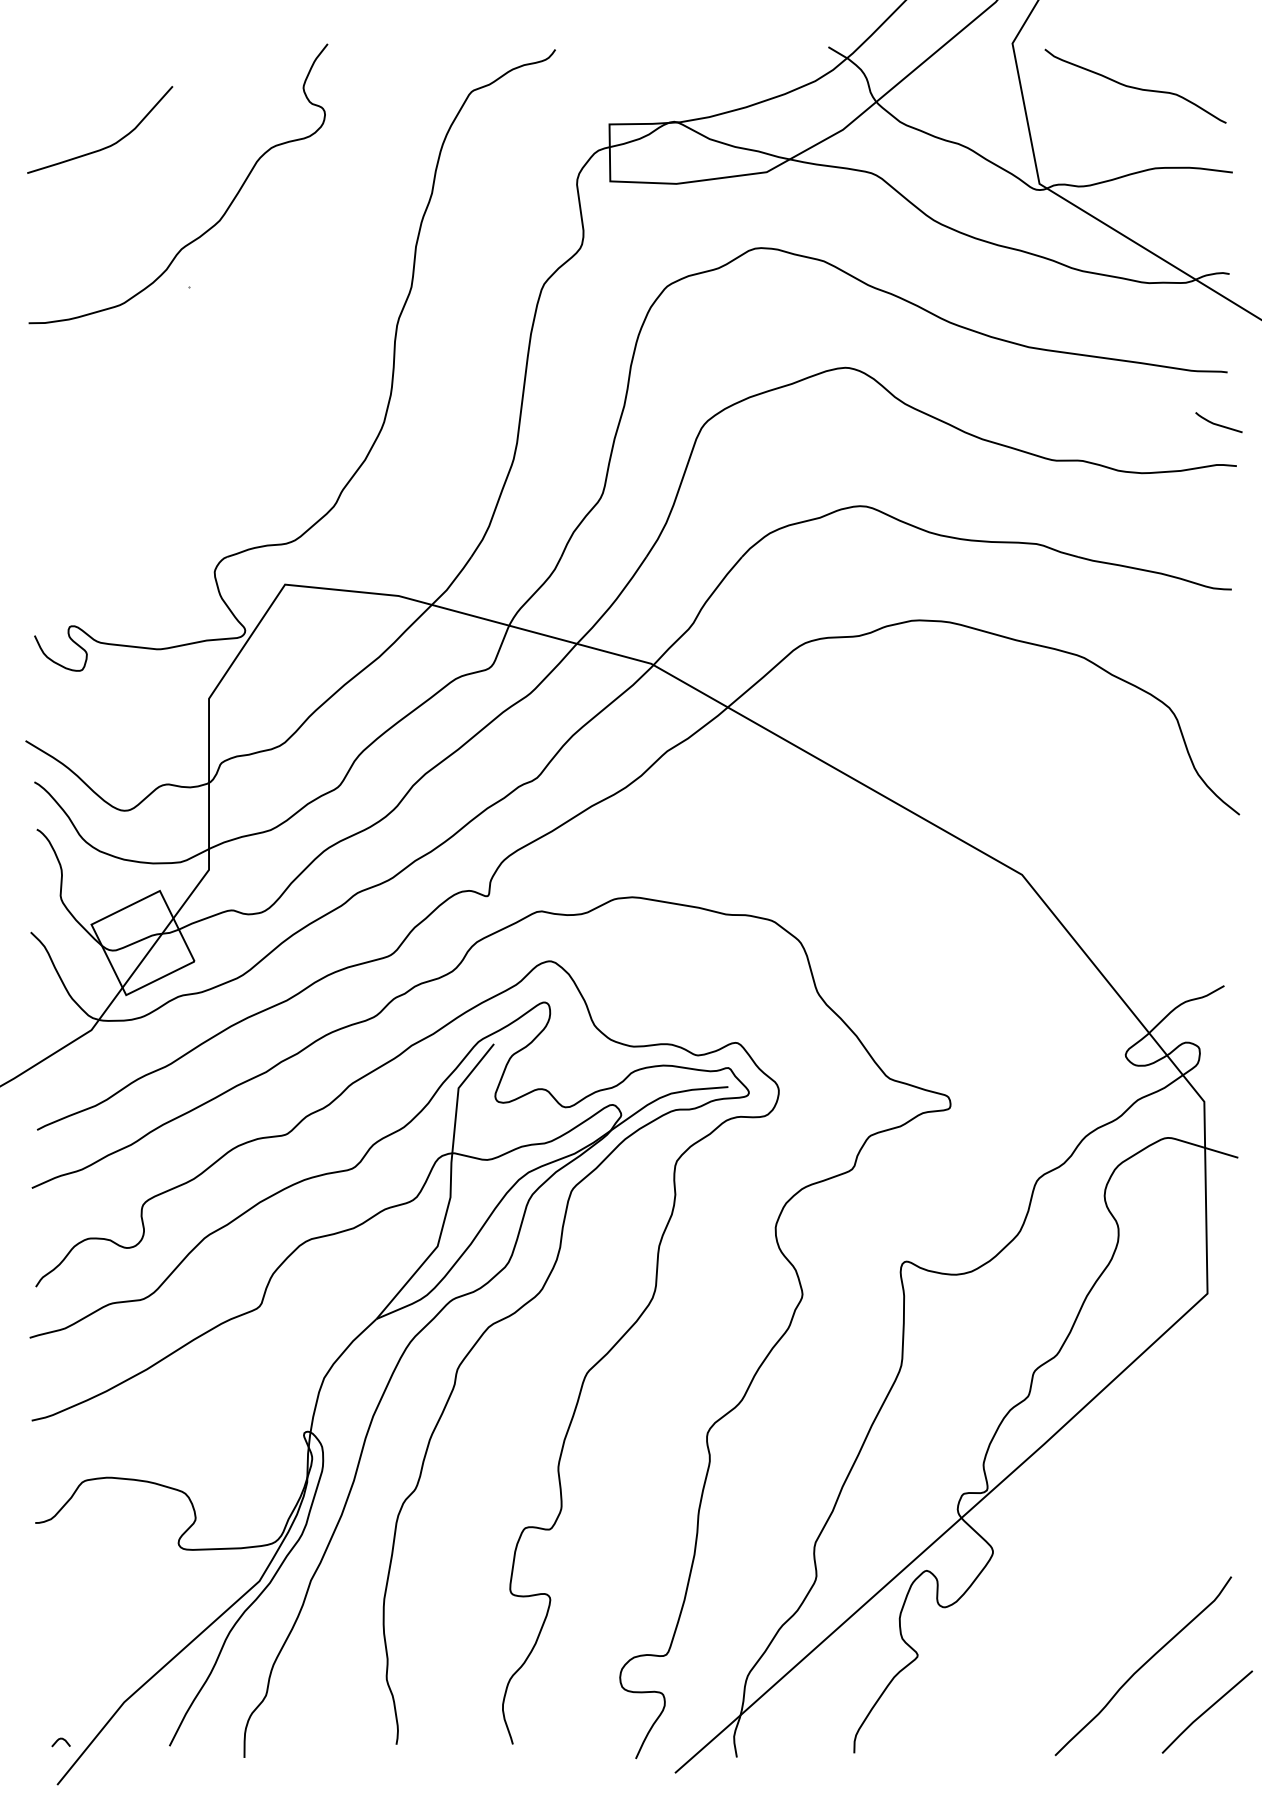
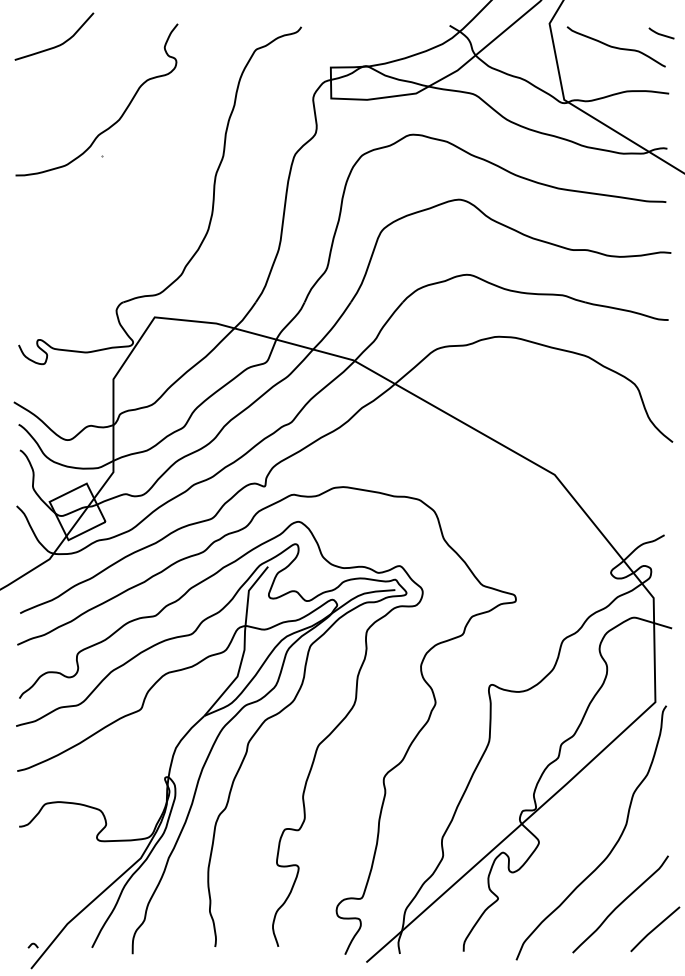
curve: (104, 146) -> (56, 45), moved
curve: (1218, 422) -> (661, 33), moved
curve: (1128, 1561) -> (612, 847), added

